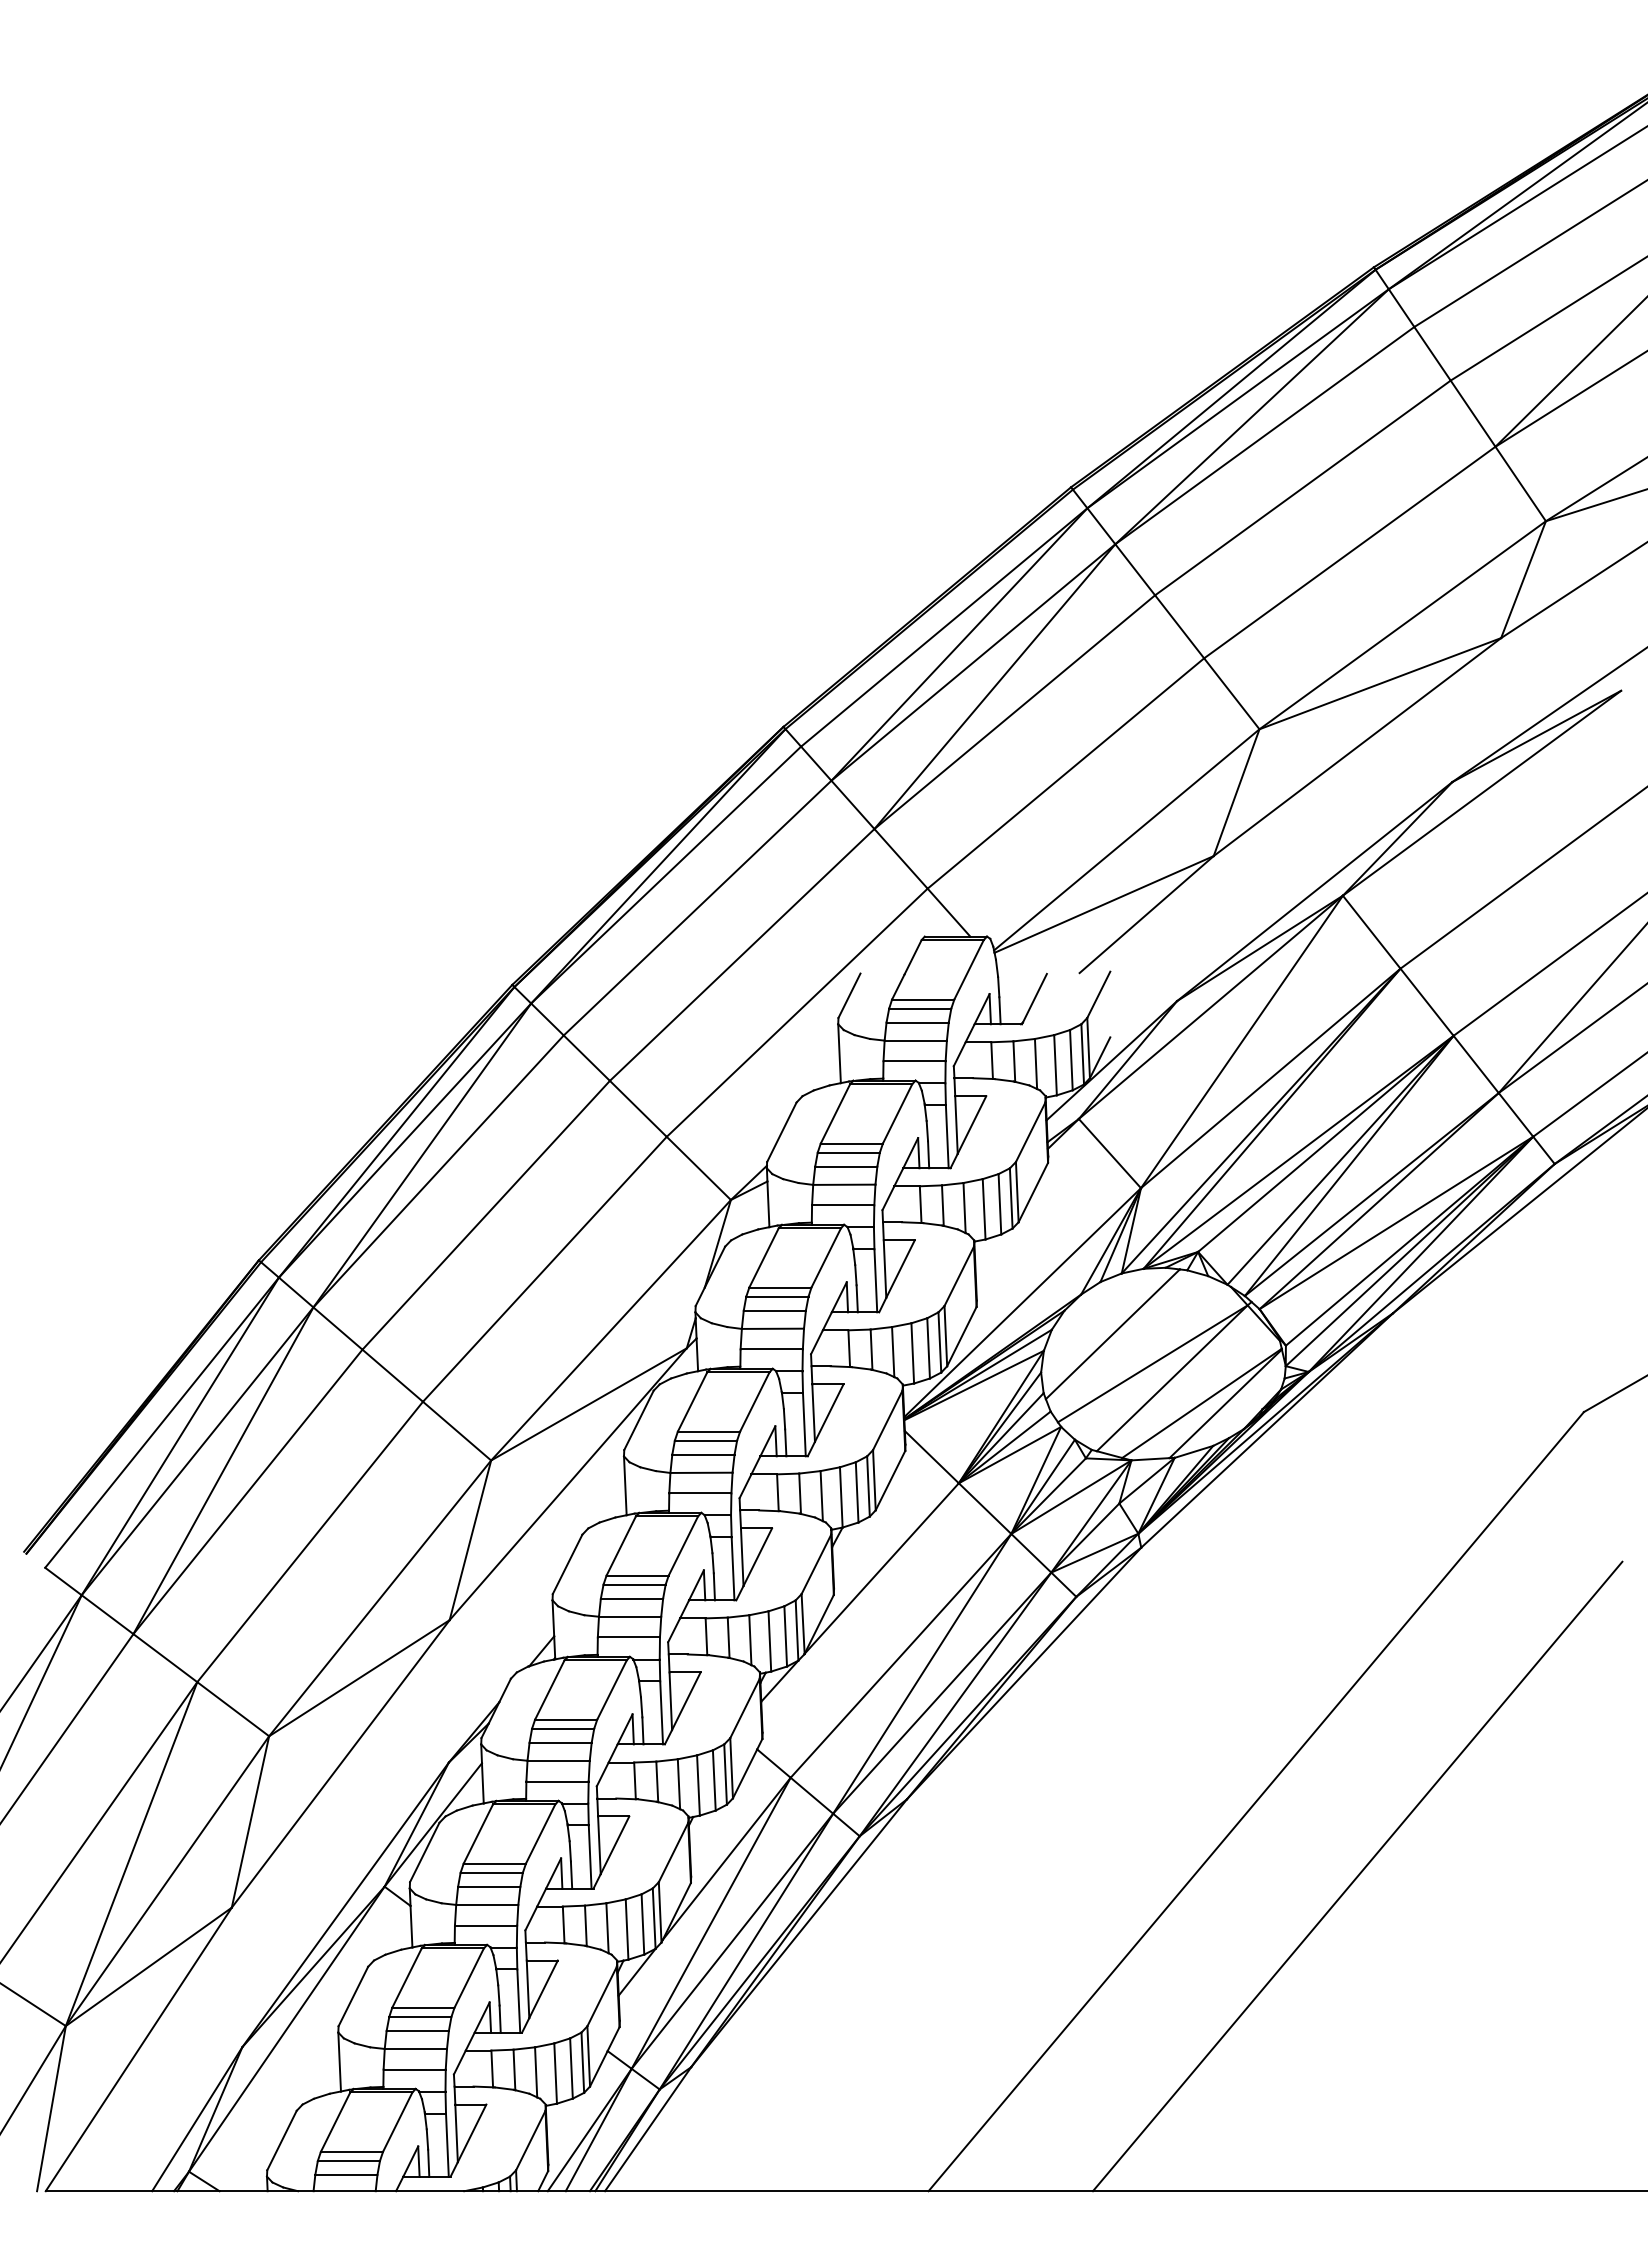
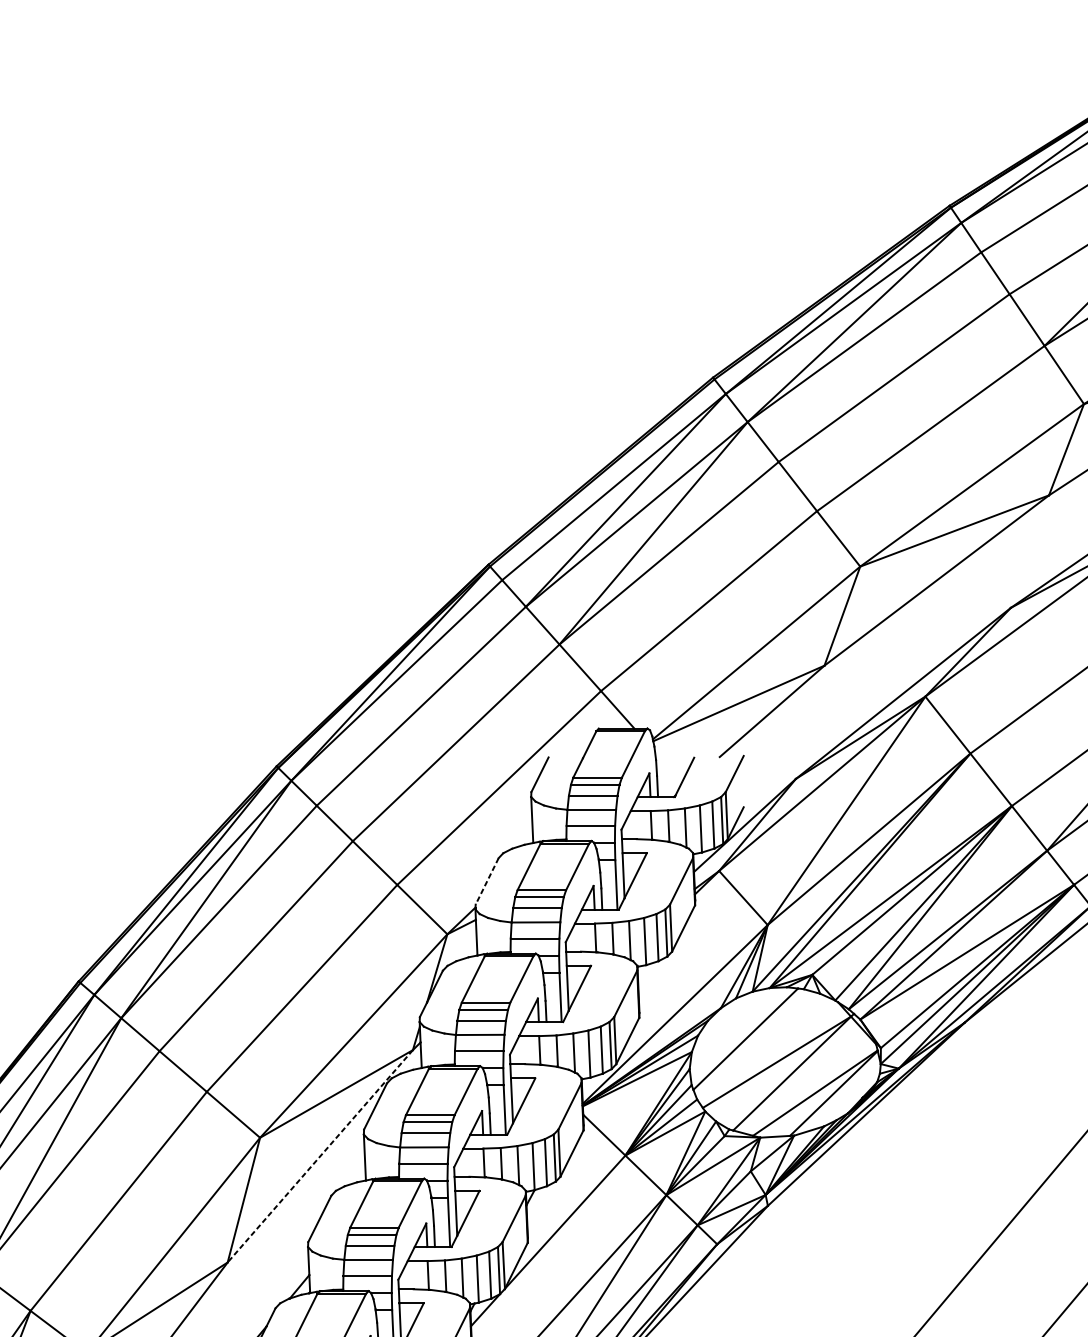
line: (781, 1132) -> (486, 881), solid -> dashed
line: (567, 1484) -> (319, 1156), solid -> dashed

